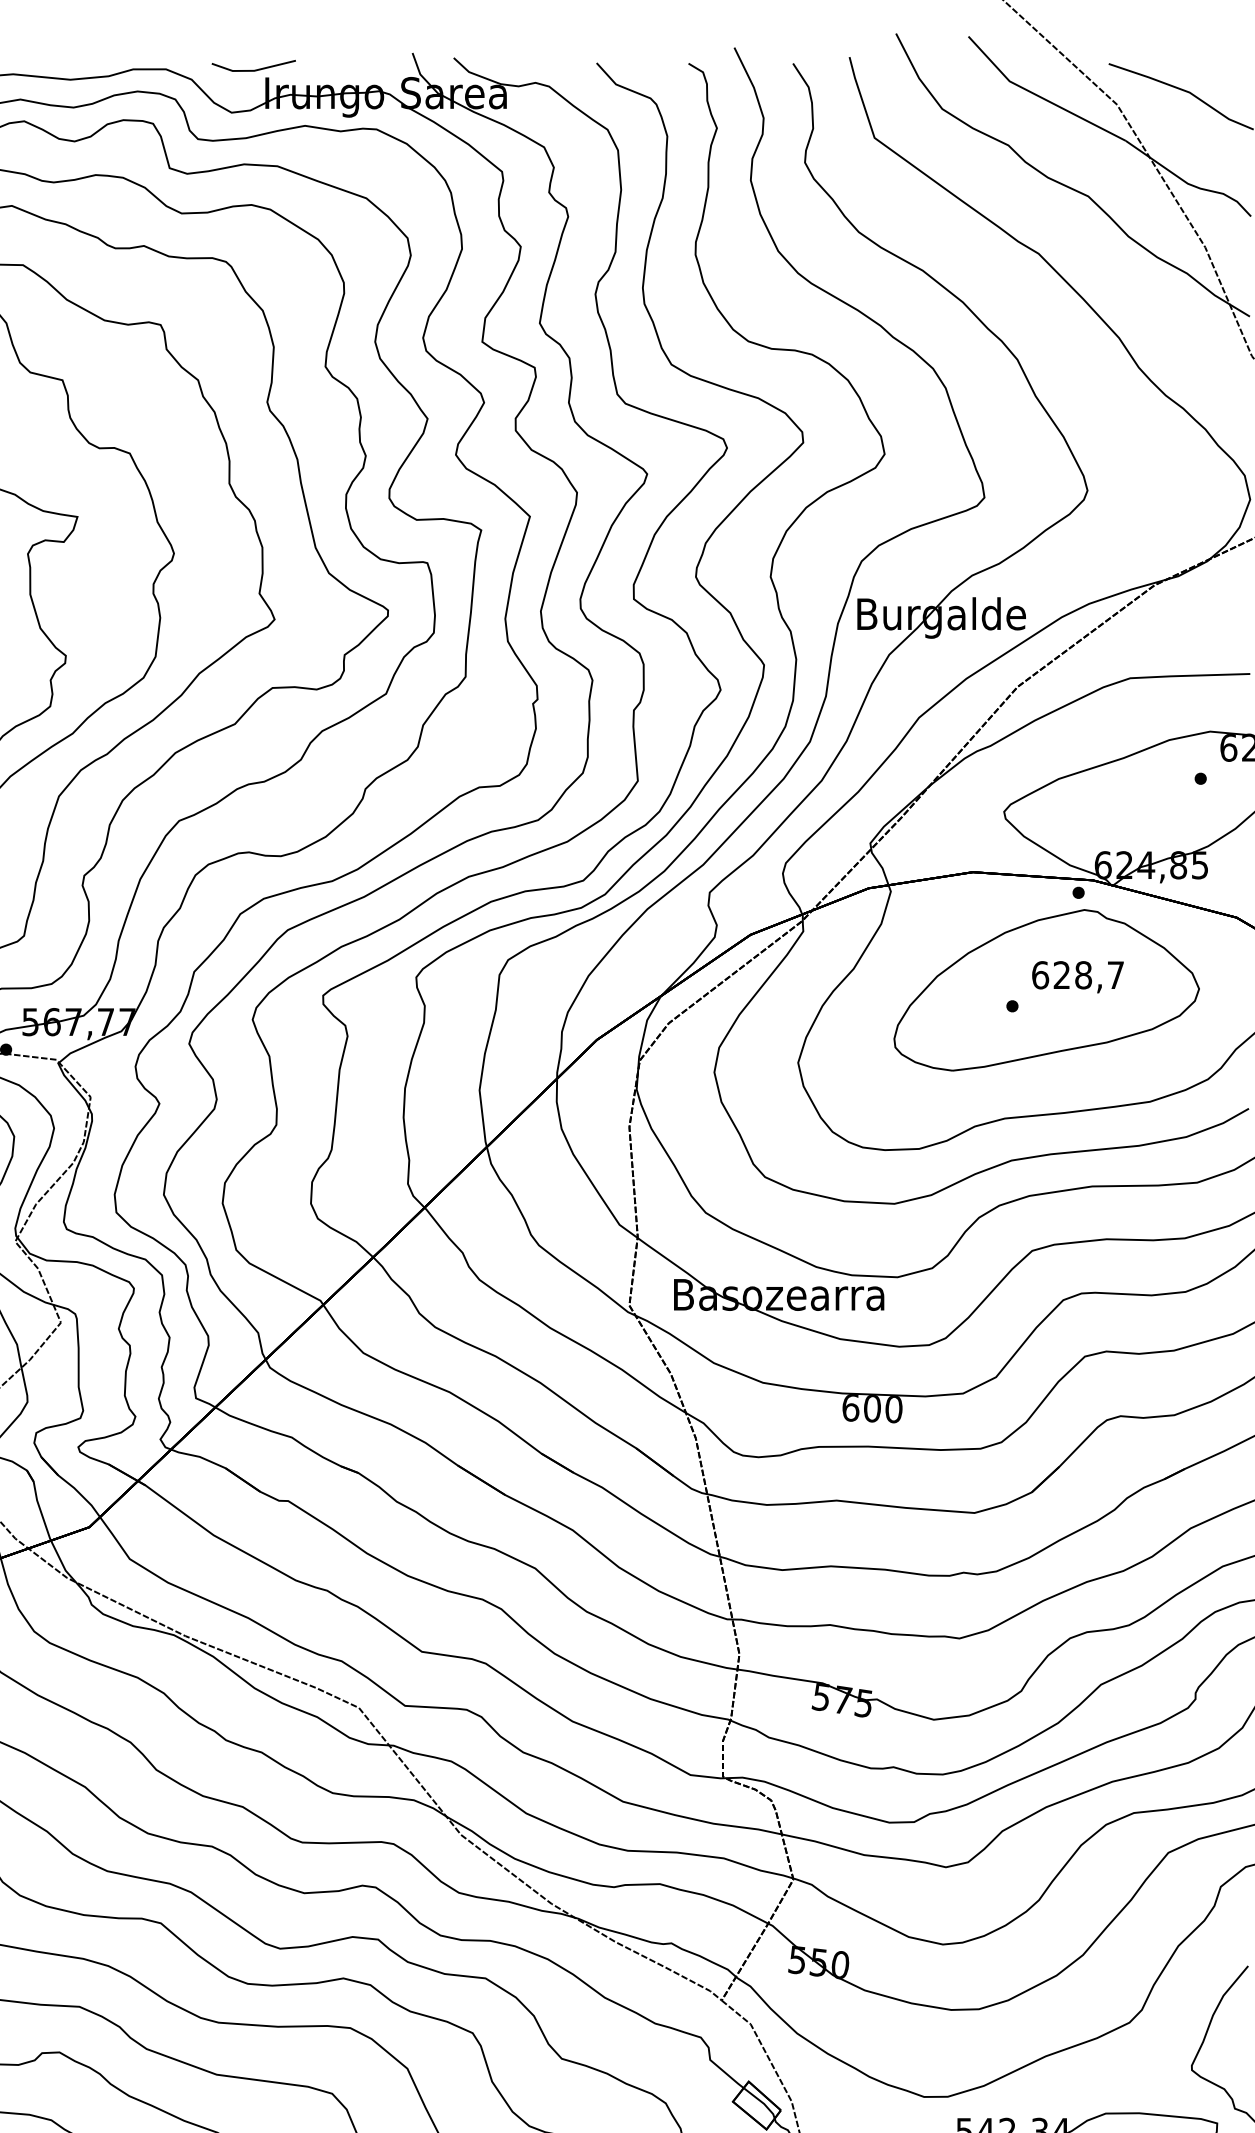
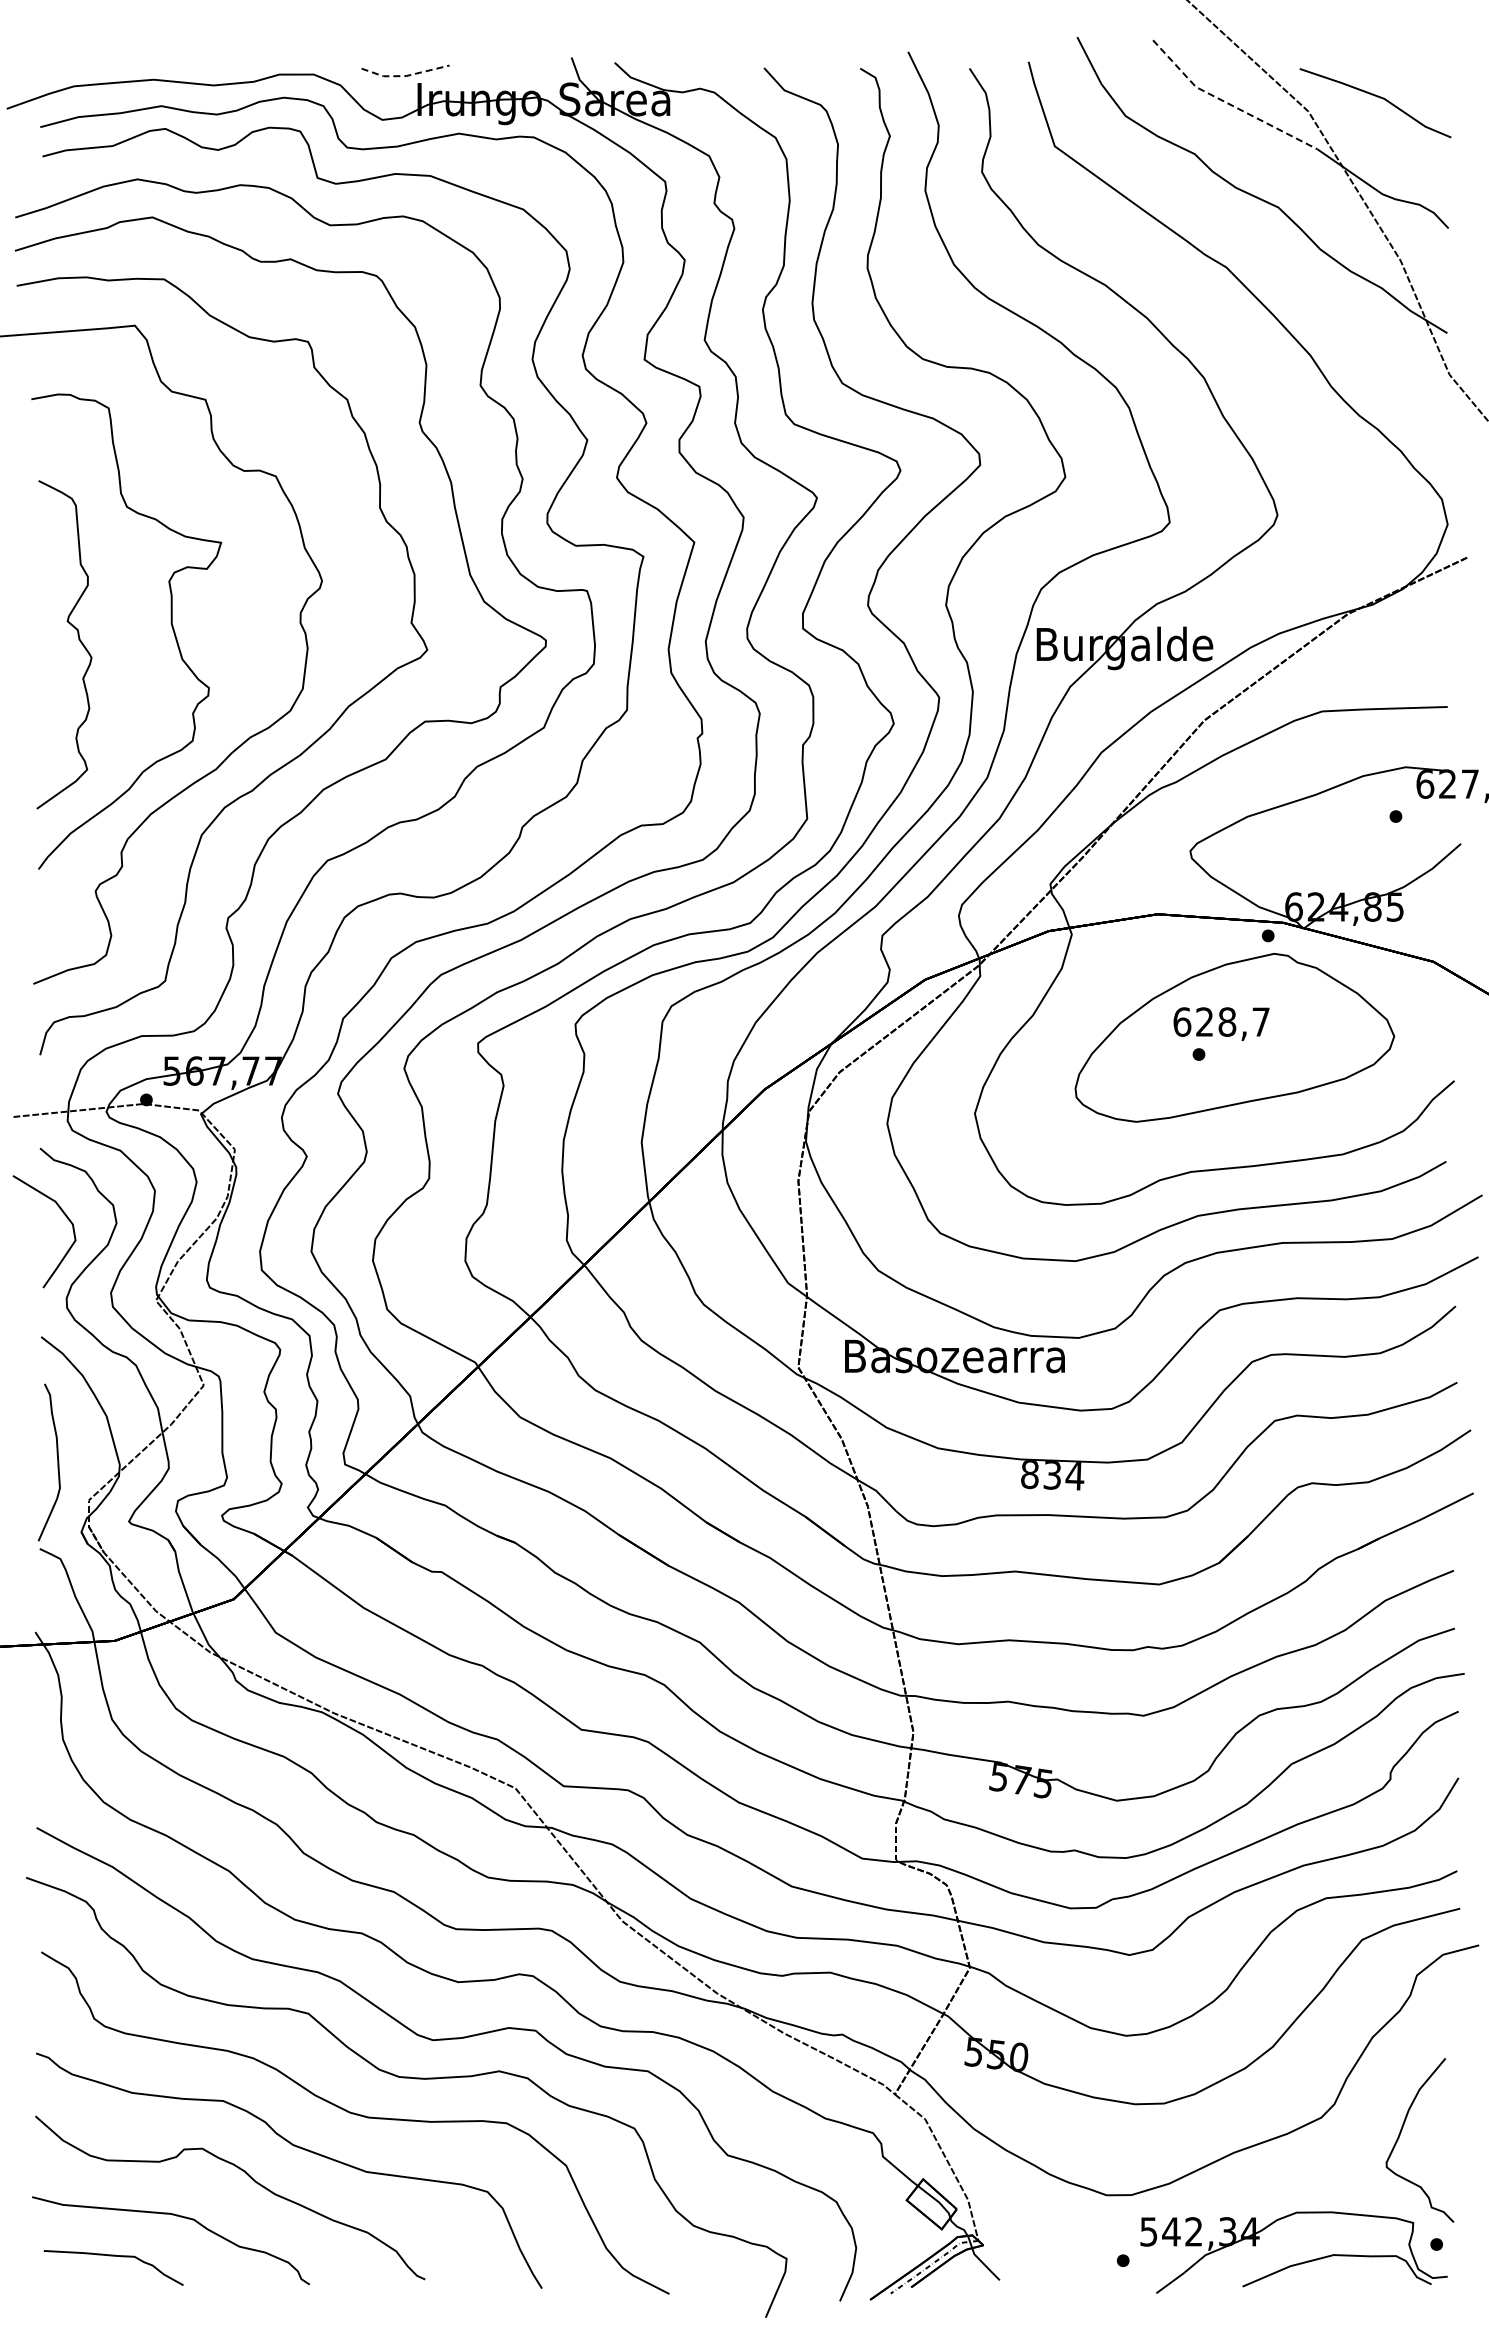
line: (253, 71) -> (405, 76), solid -> dashed
line: (1040, 97) -> (1228, 103), solid -> dashed
text: (1077, 976) -> (1221, 1023), moved
text: (872, 1408) -> (1052, 1475), 600 -> 834

